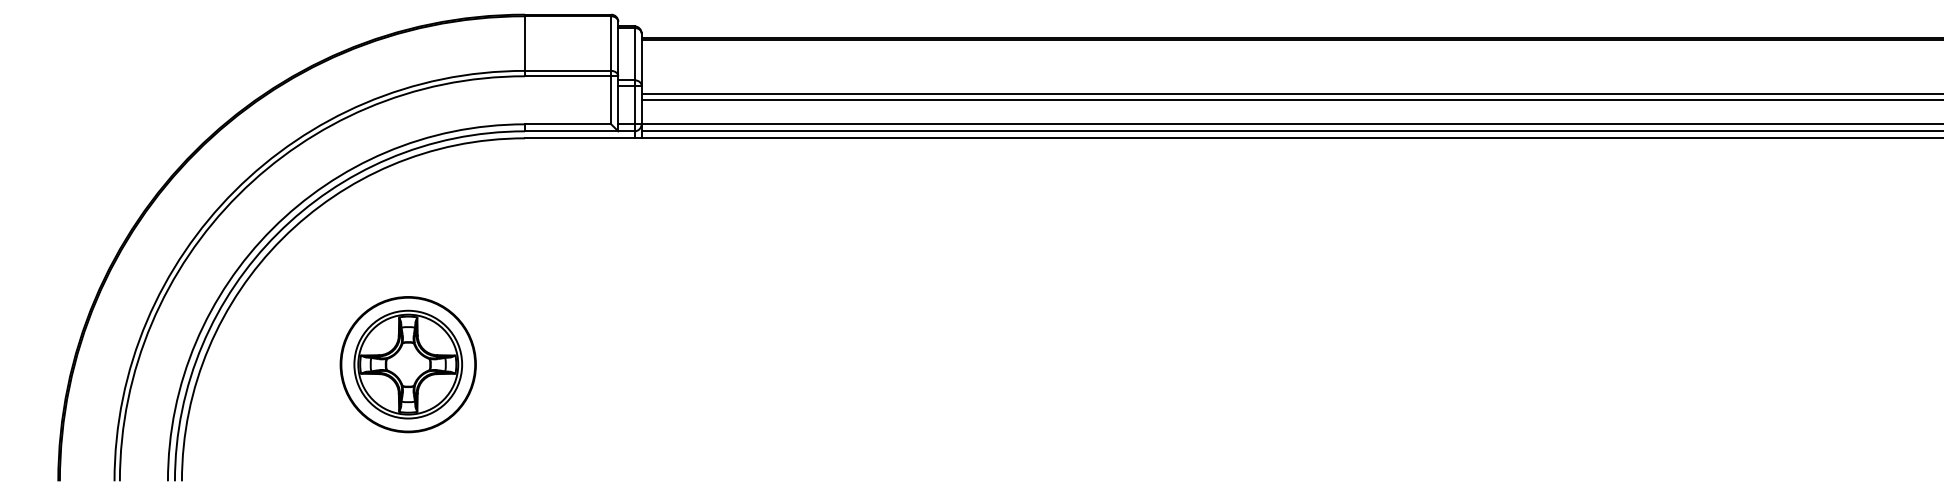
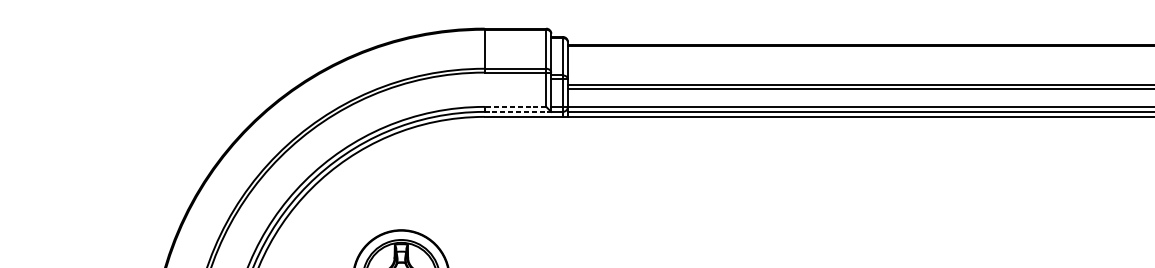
line: (567, 124) -> (515, 107), solid -> dashed
line: (571, 131) -> (517, 112), solid -> dashed

